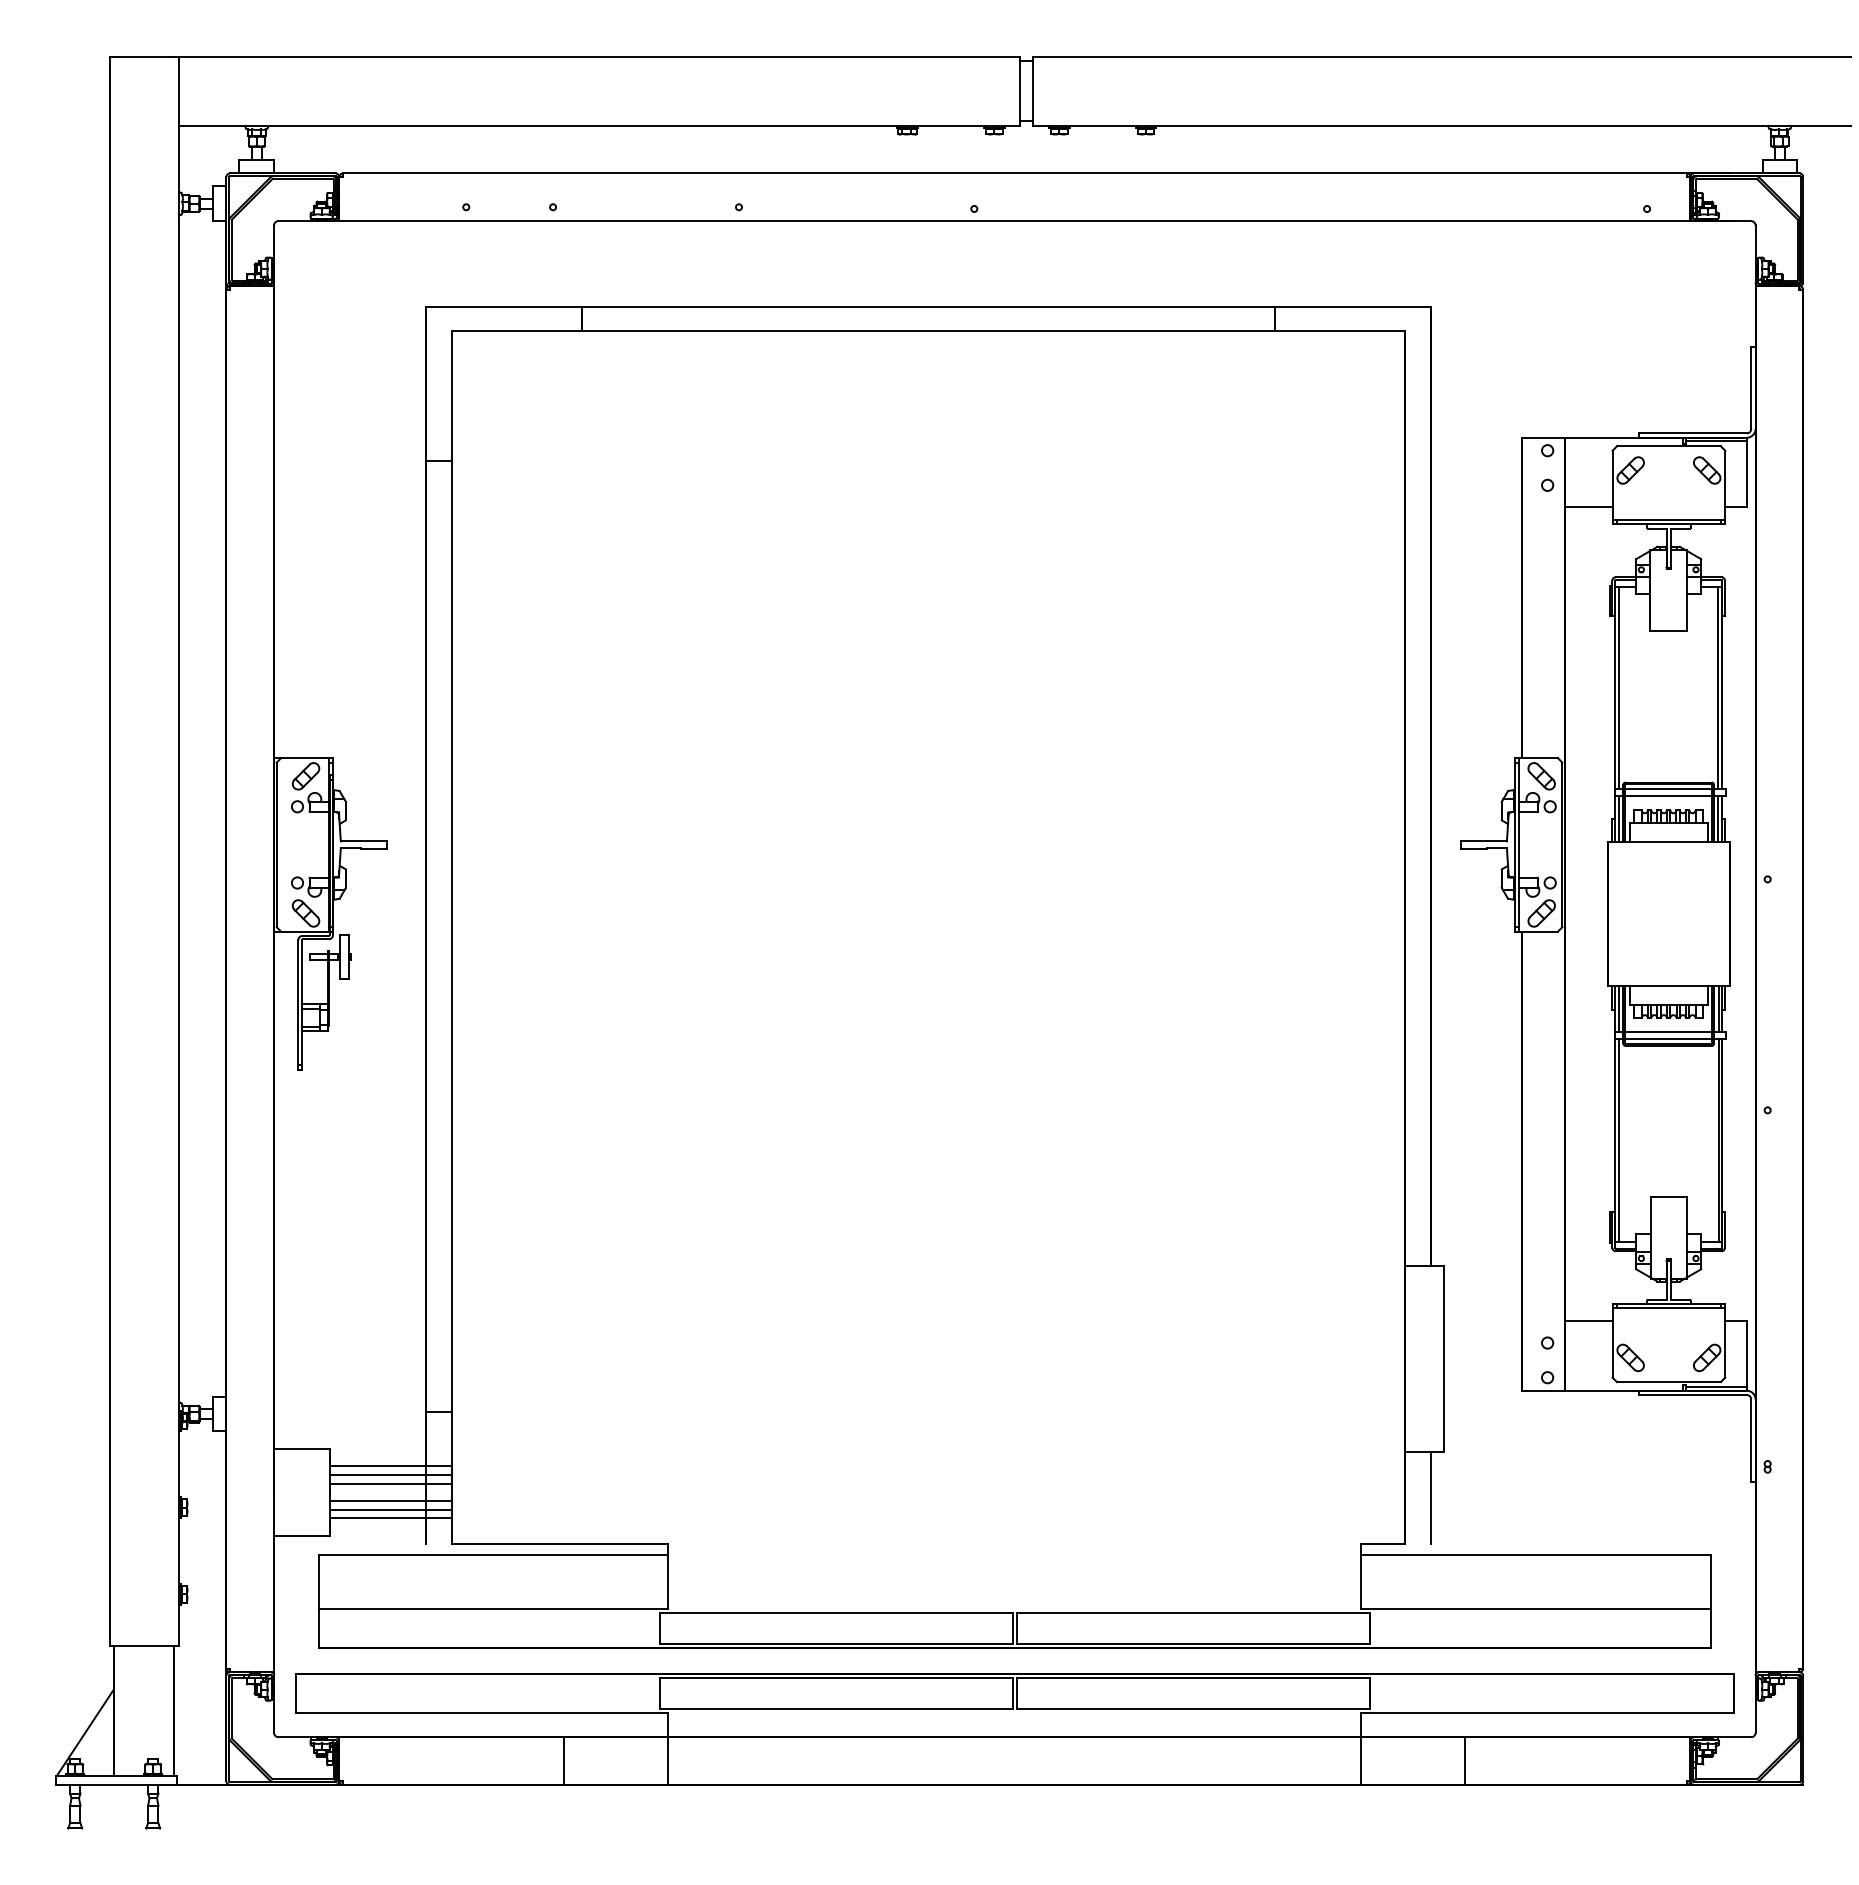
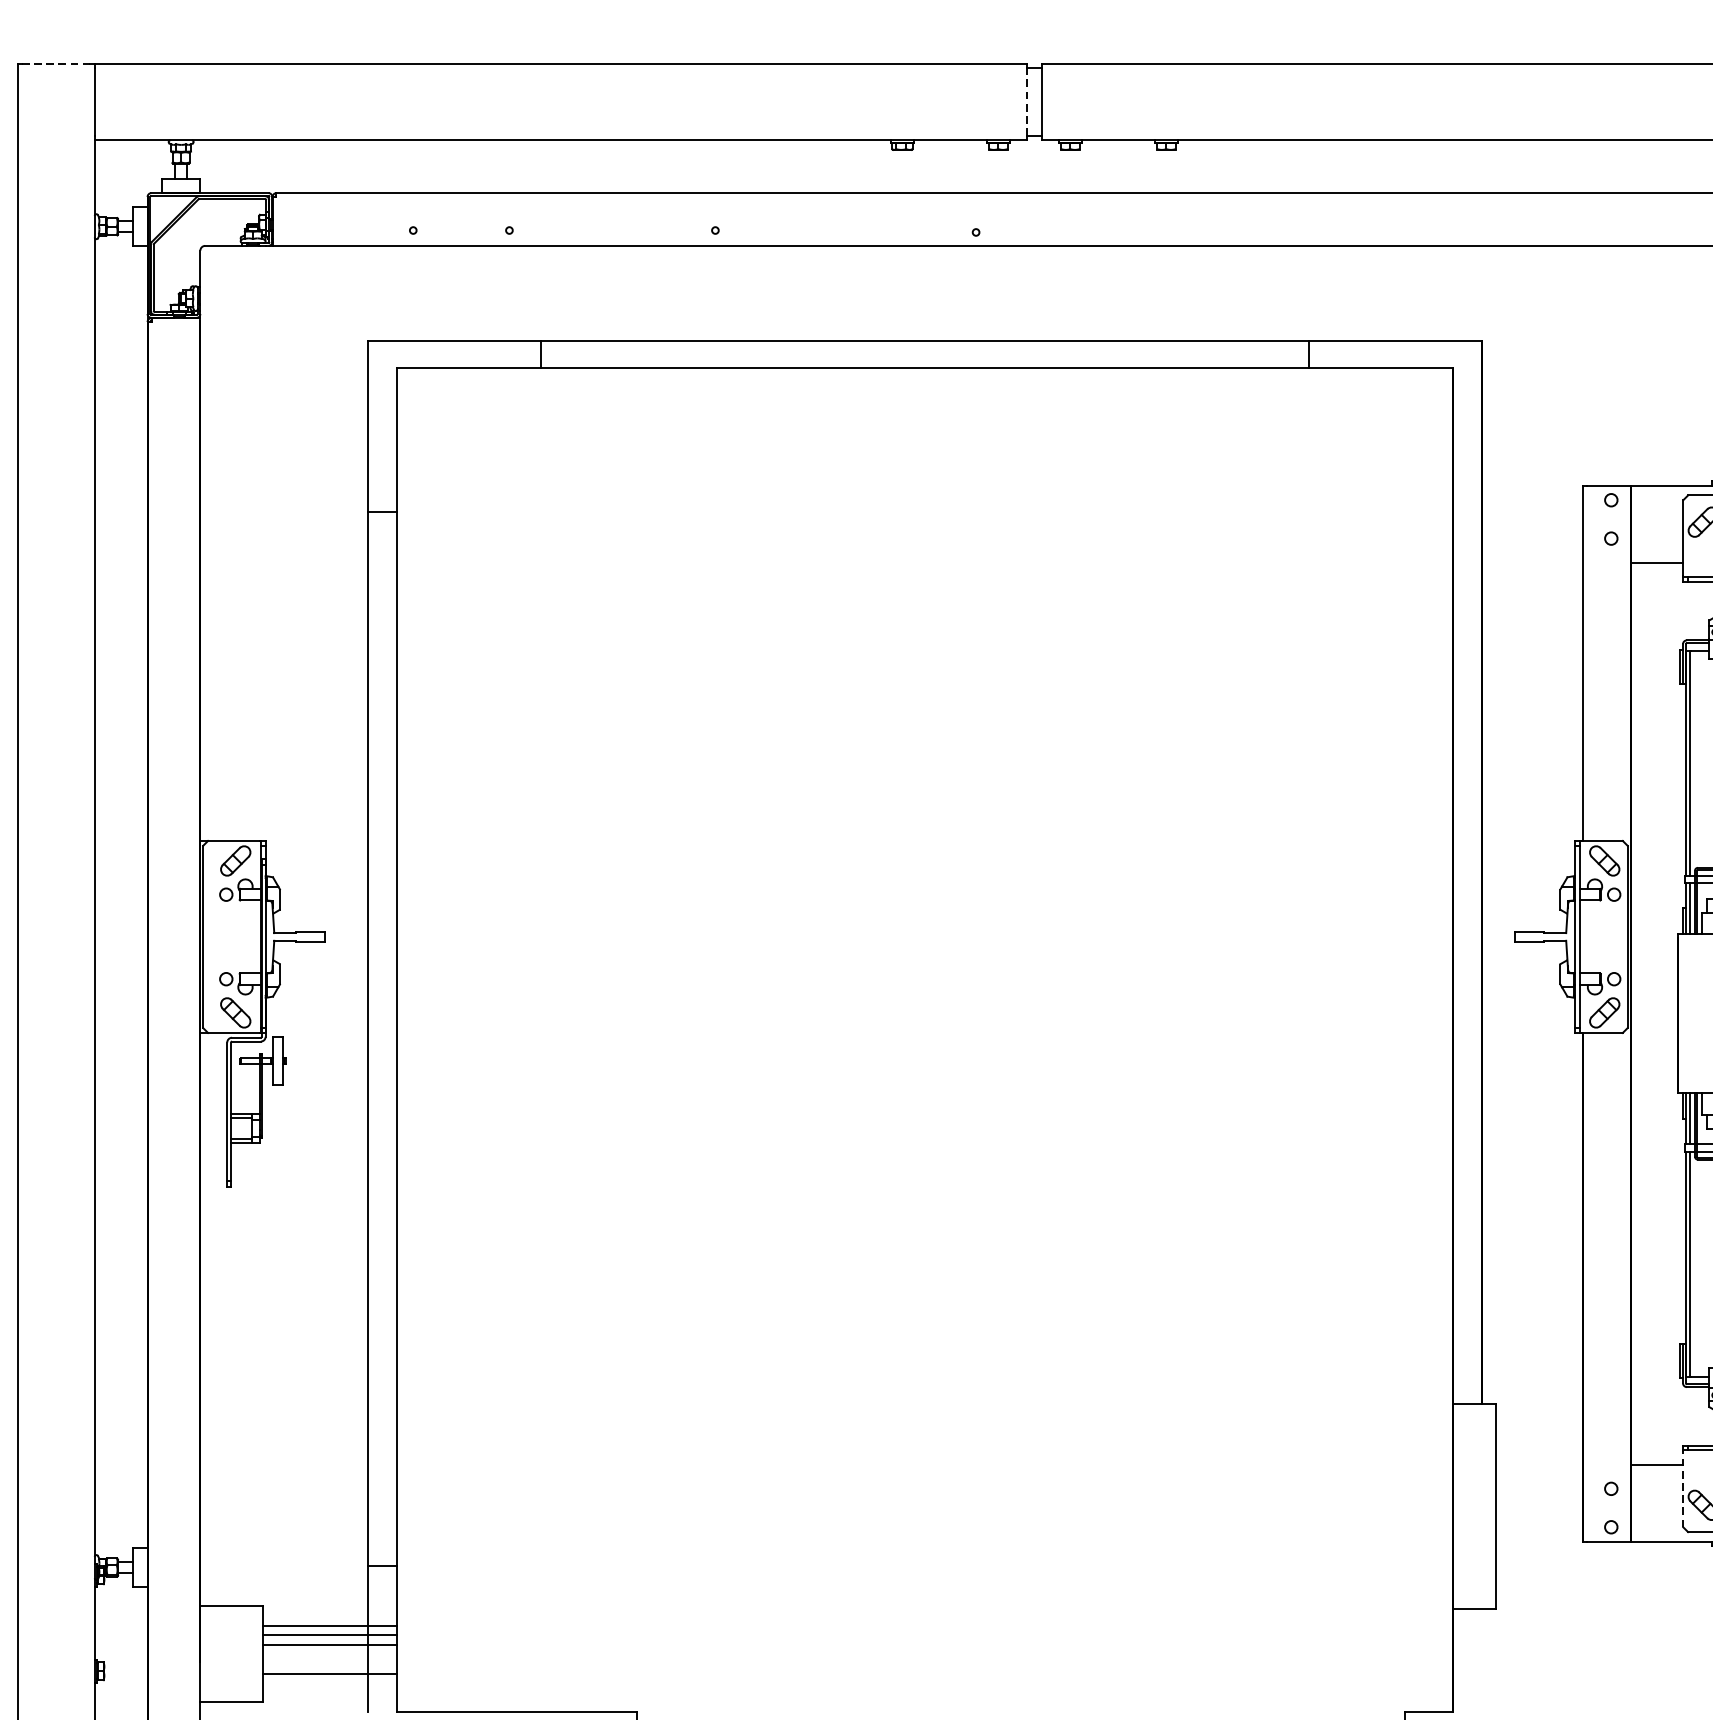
line: (144, 56) -> (56, 63), solid -> dashed
line: (1020, 91) -> (1027, 102), solid -> dashed
line: (1612, 1343) -> (1683, 1489), solid -> dashed
line: (1430, 1497) -> (1481, 1659), removed
line: (390, 1501) -> (329, 1664), removed
line: (390, 1518) -> (329, 1683), removed

